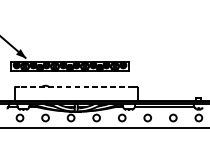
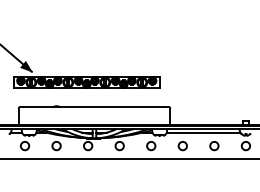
line: (75, 86) -> (93, 107), dashed -> solid

